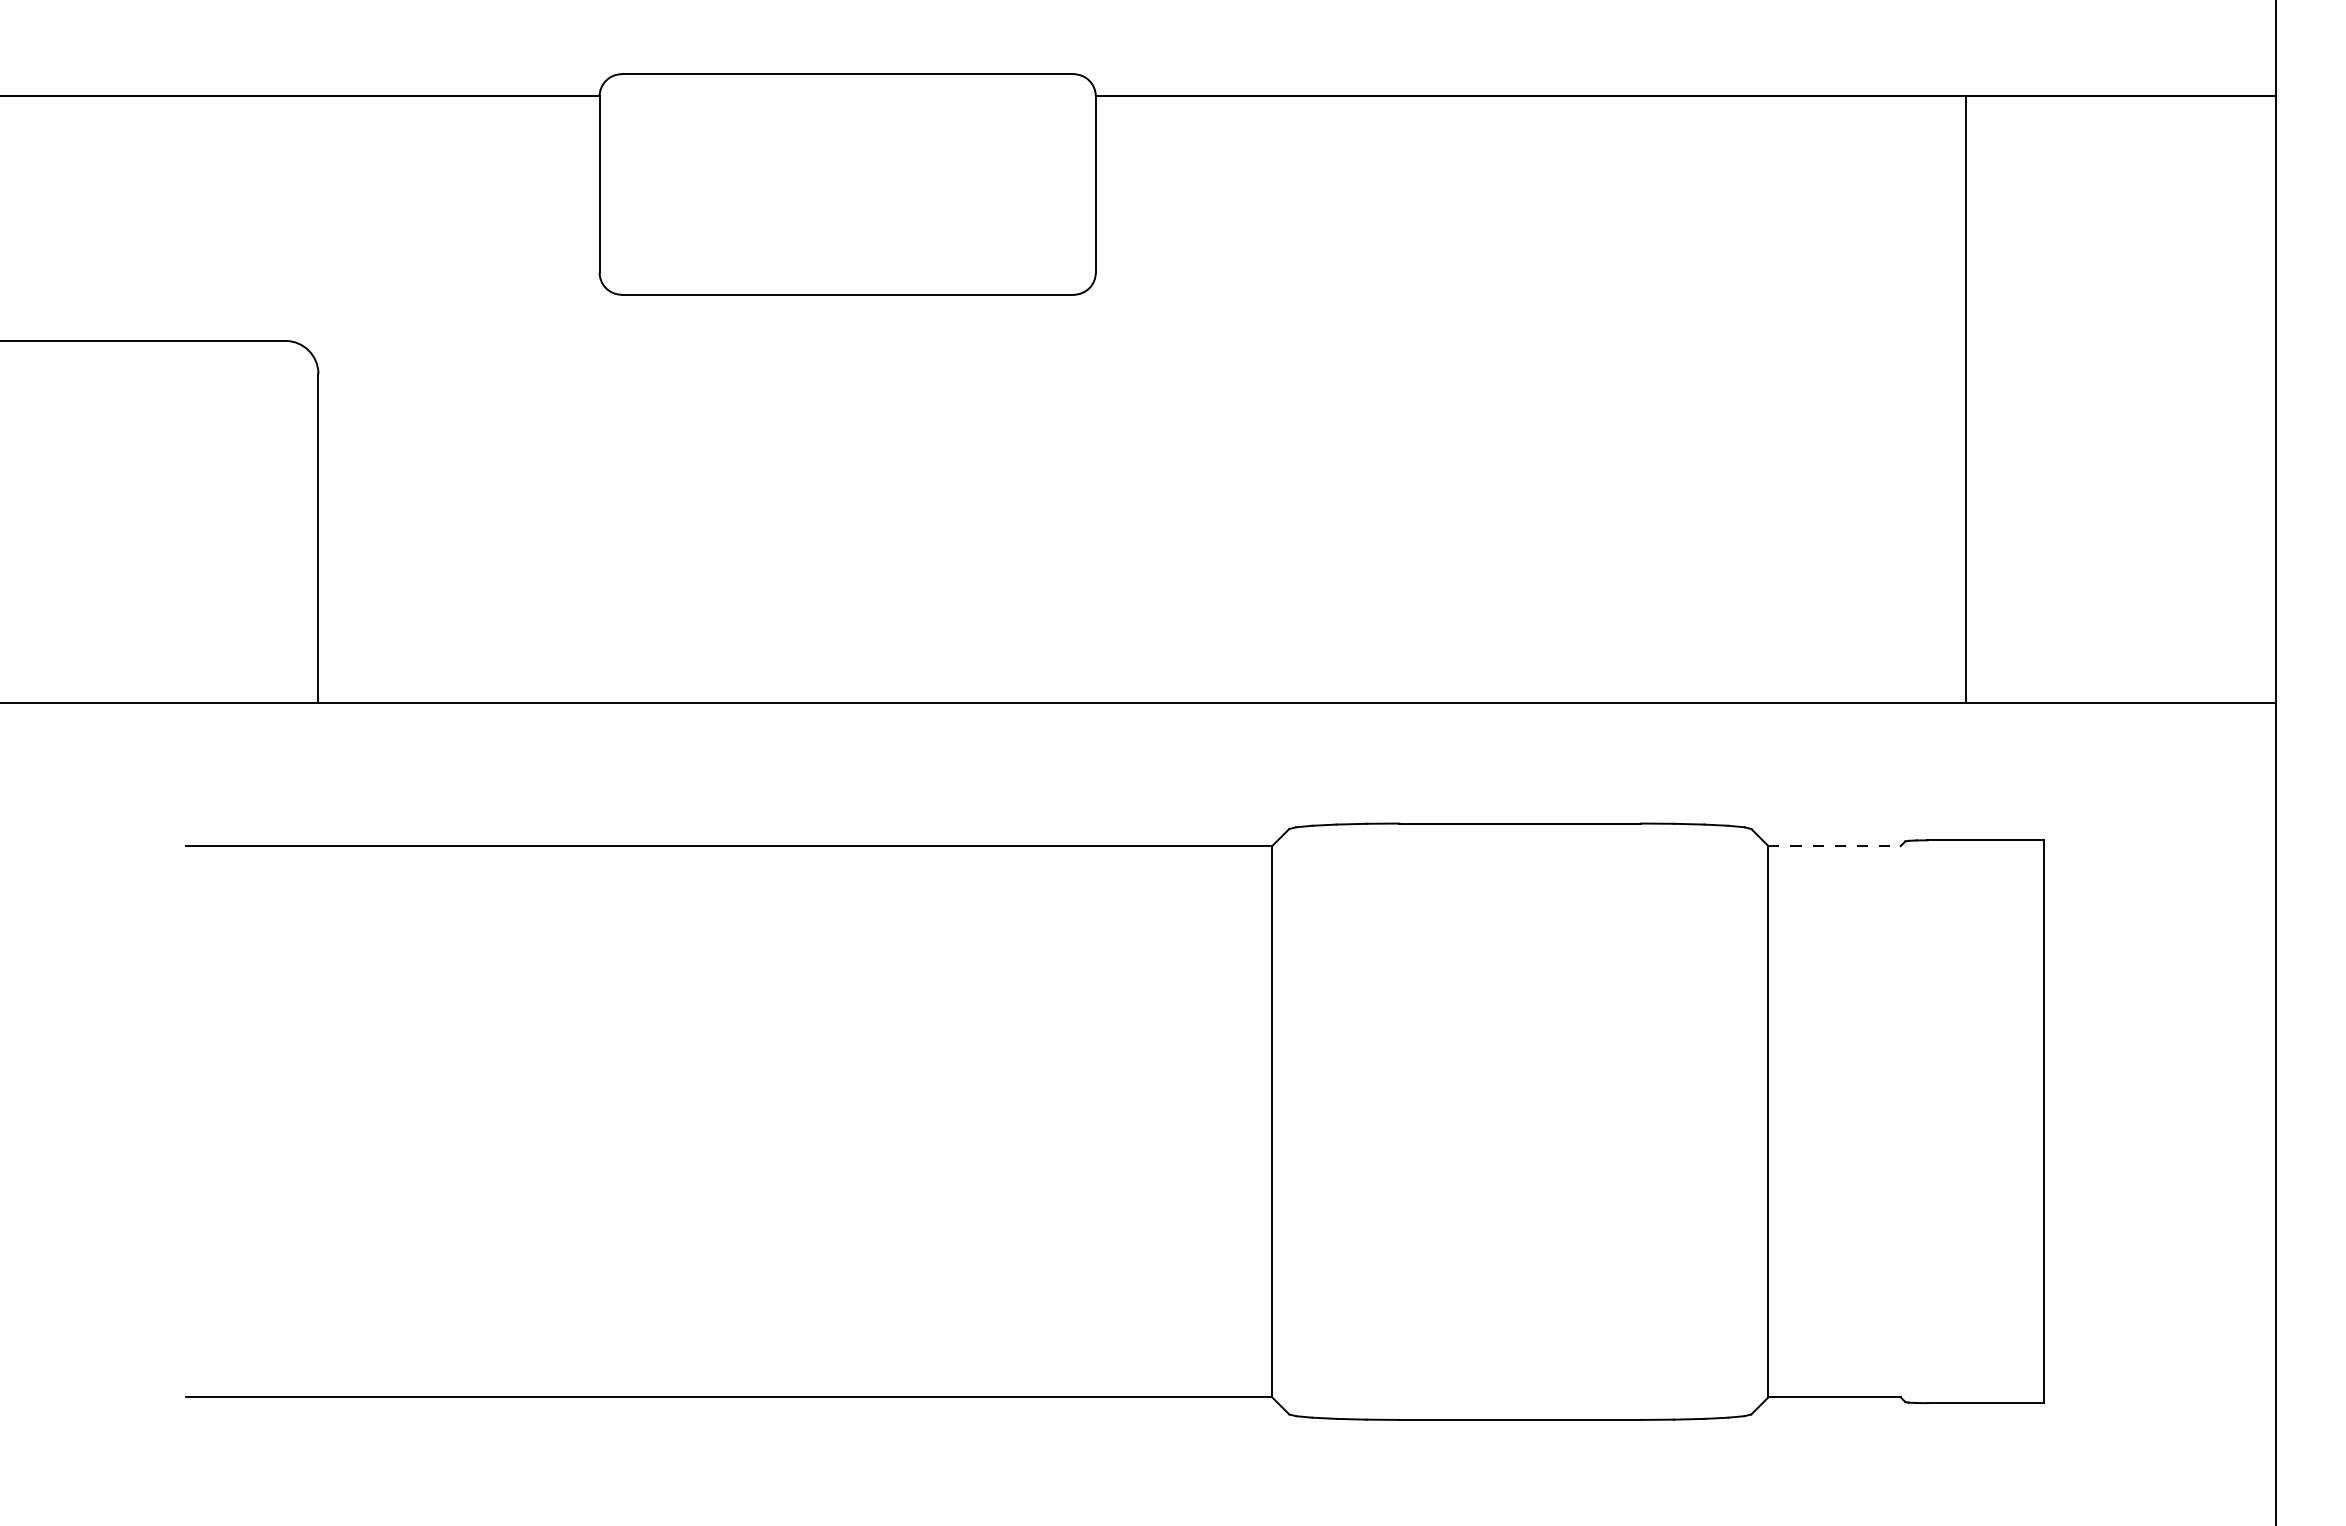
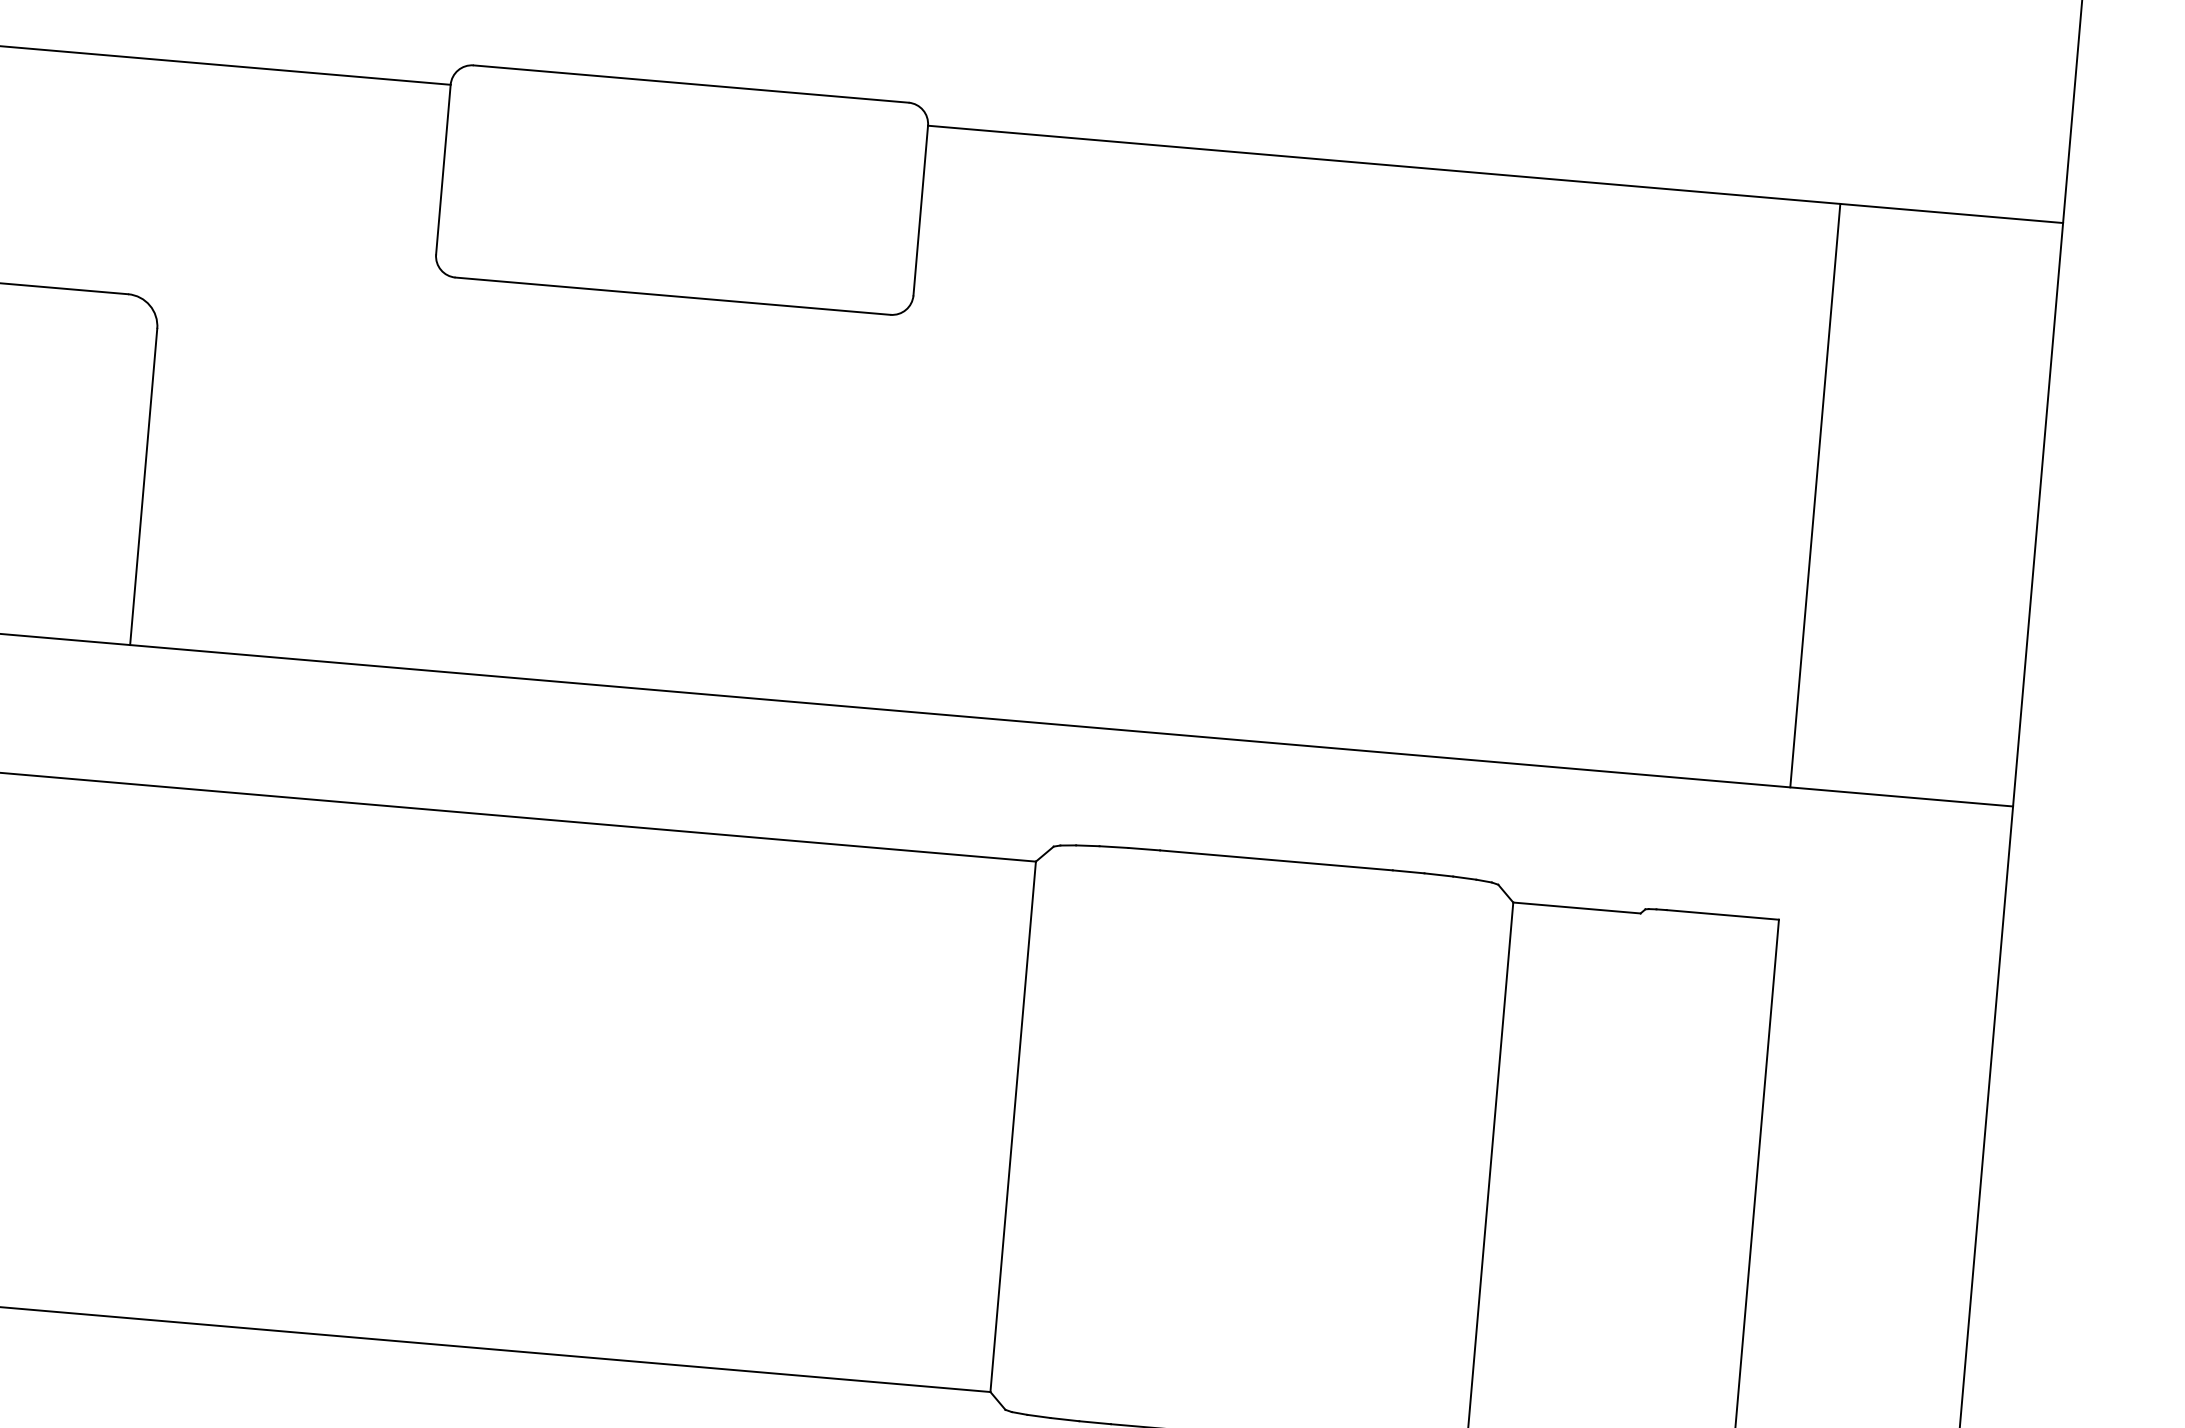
line: (1966, 399) -> (1815, 495), moved
line: (1835, 846) -> (1577, 908), dashed -> solid

